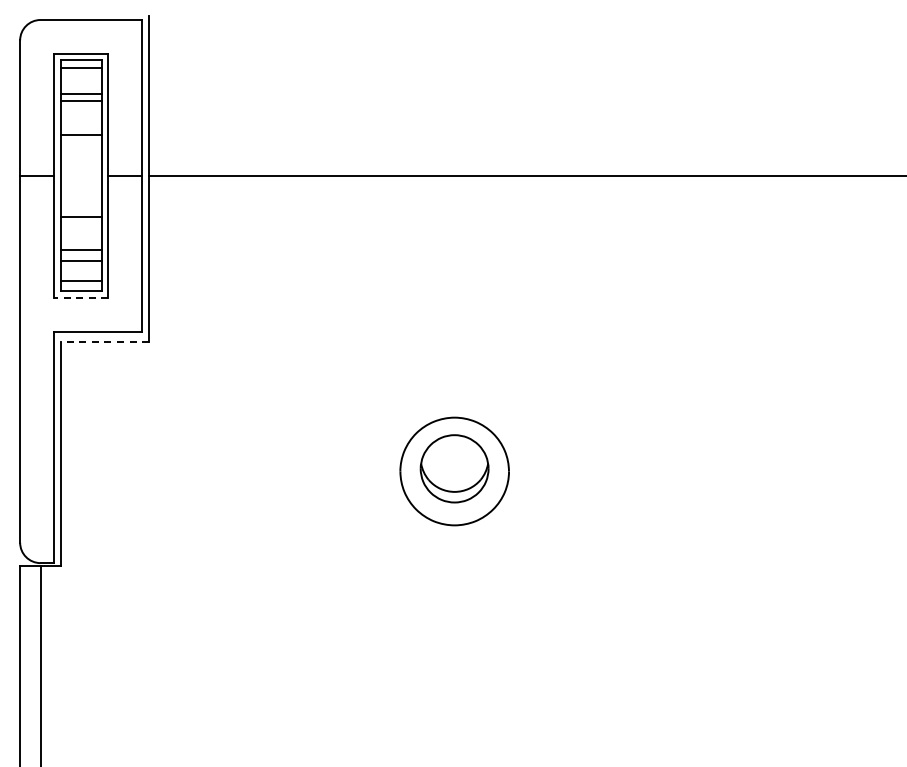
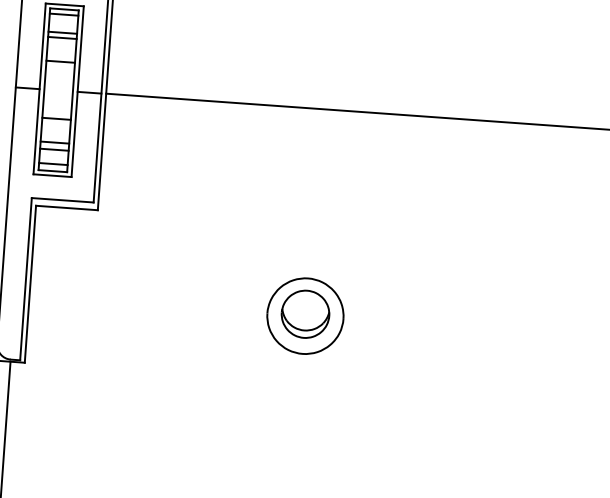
line: (80, 297) -> (52, 175), dashed -> solid
line: (104, 342) -> (66, 208), dashed -> solid

